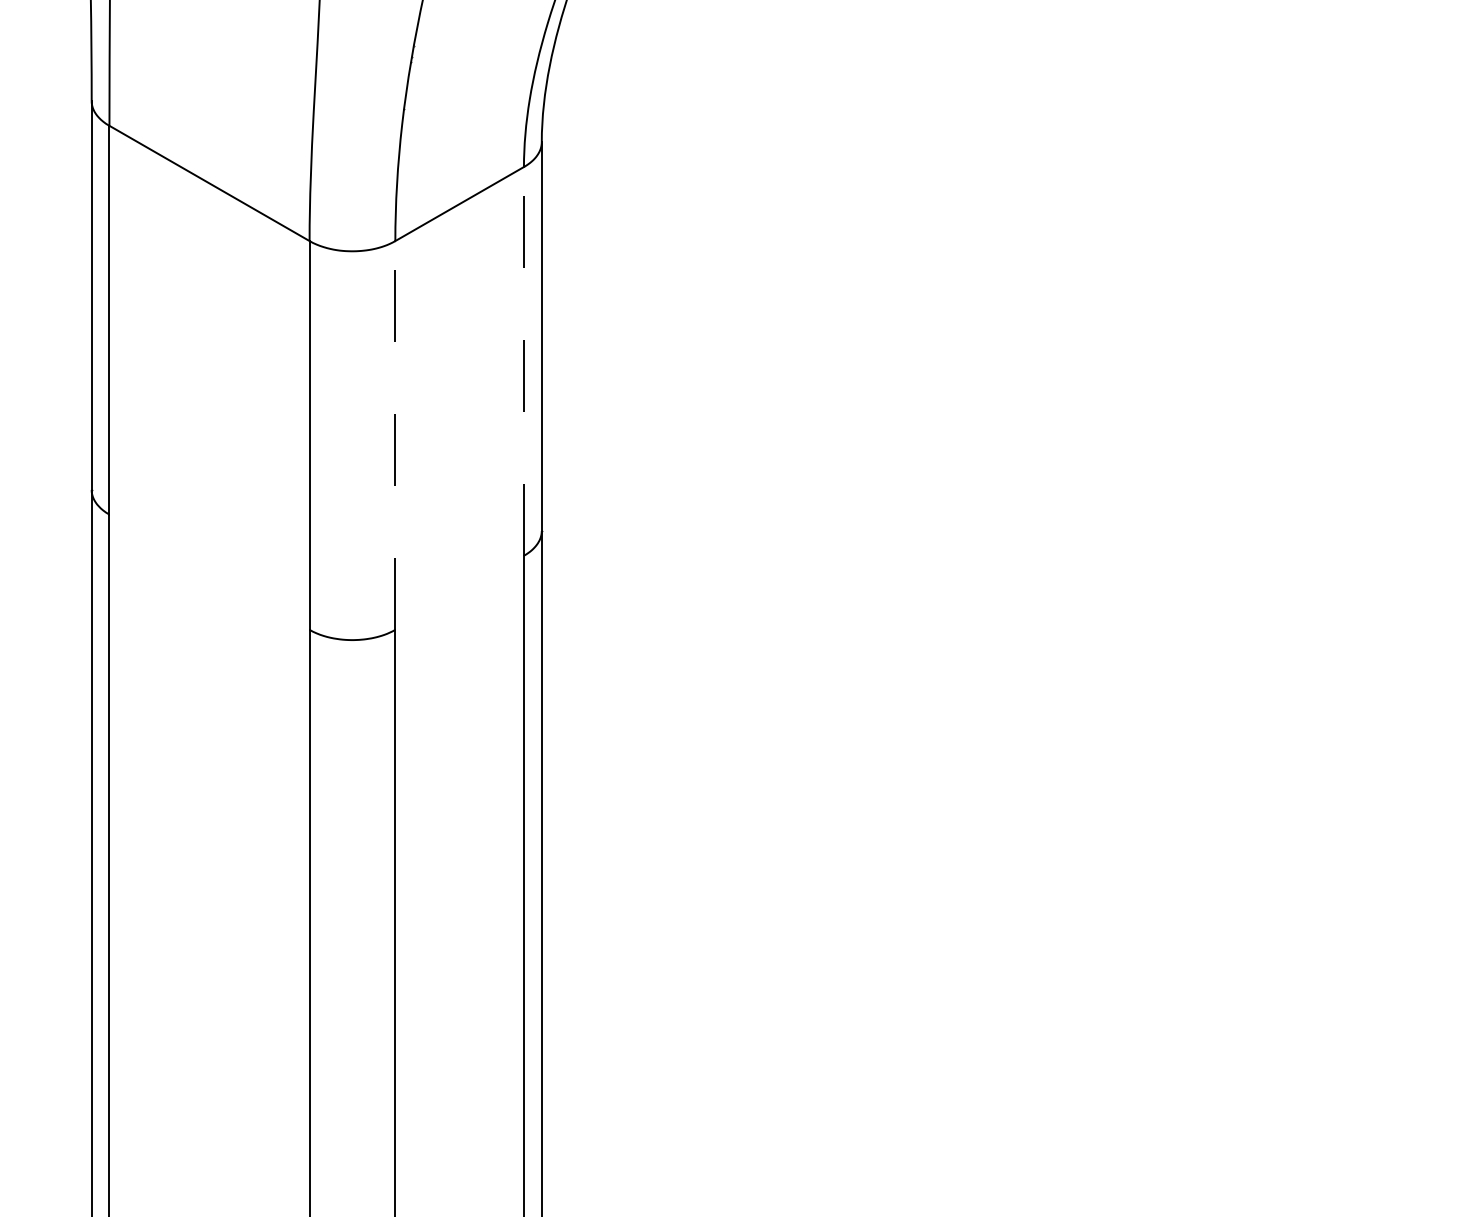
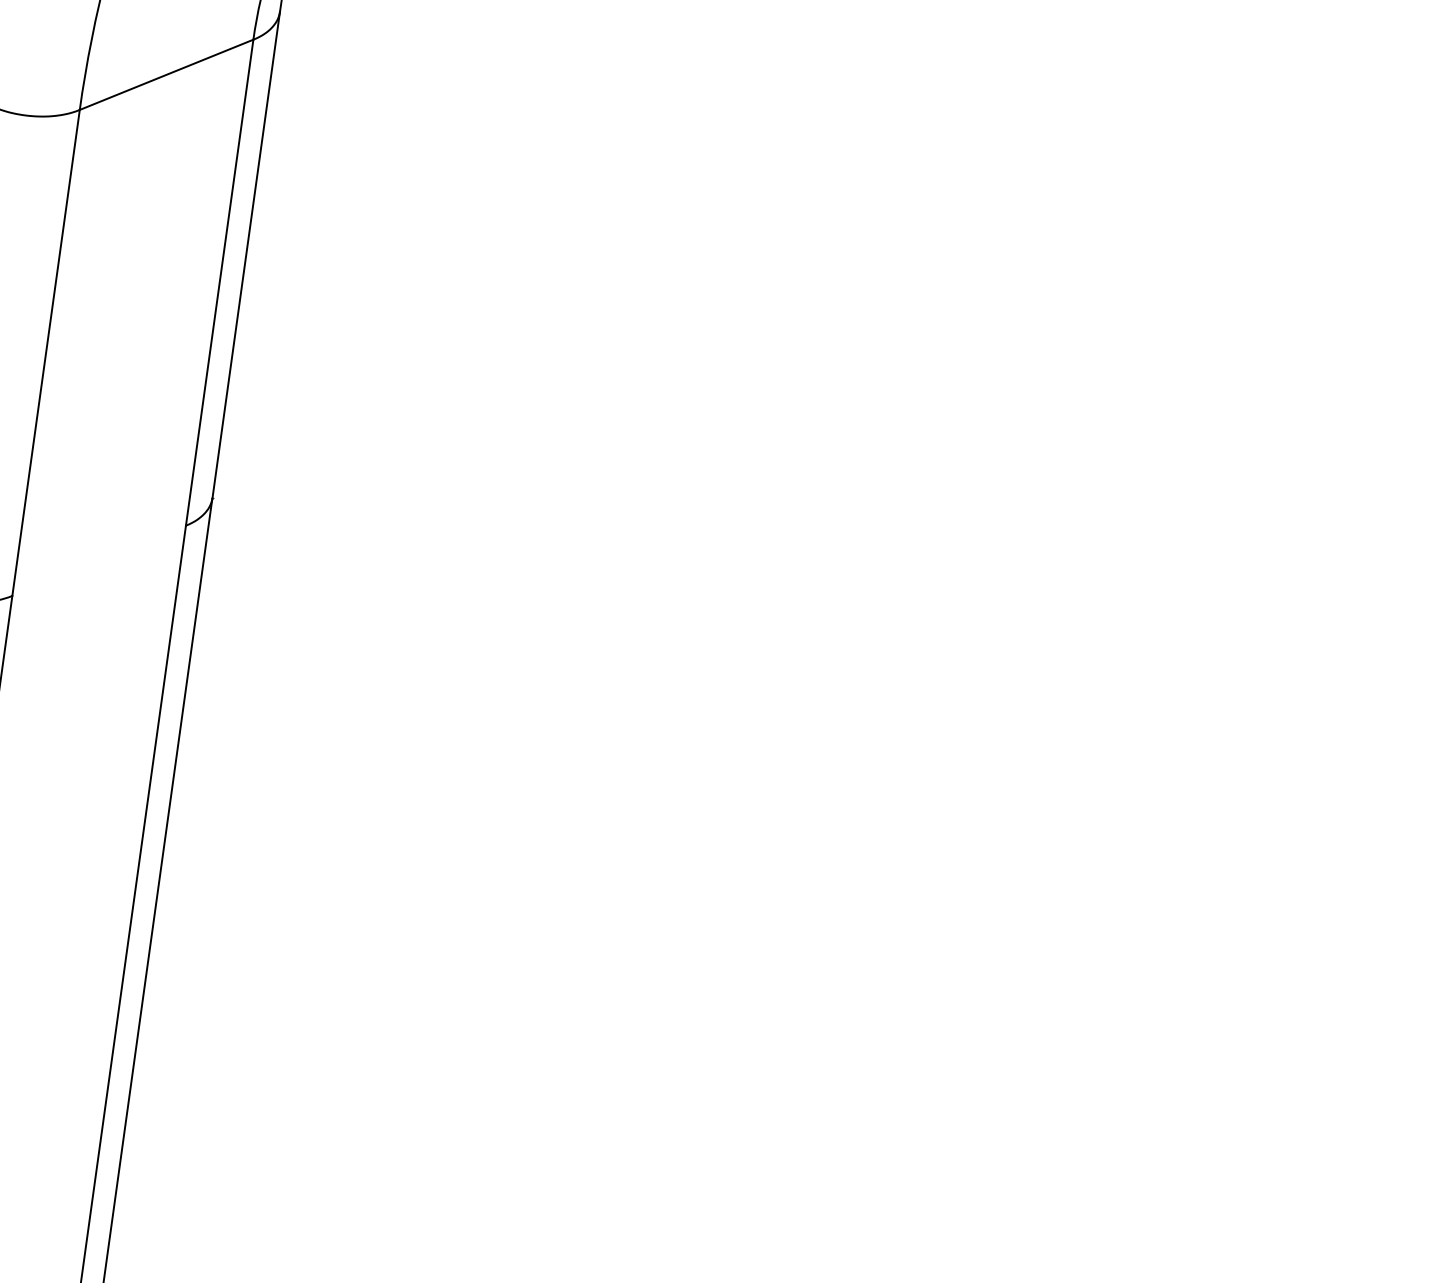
line: (523, 360) -> (219, 281), dashed -> solid
line: (395, 434) -> (46, 351), dashed -> solid

